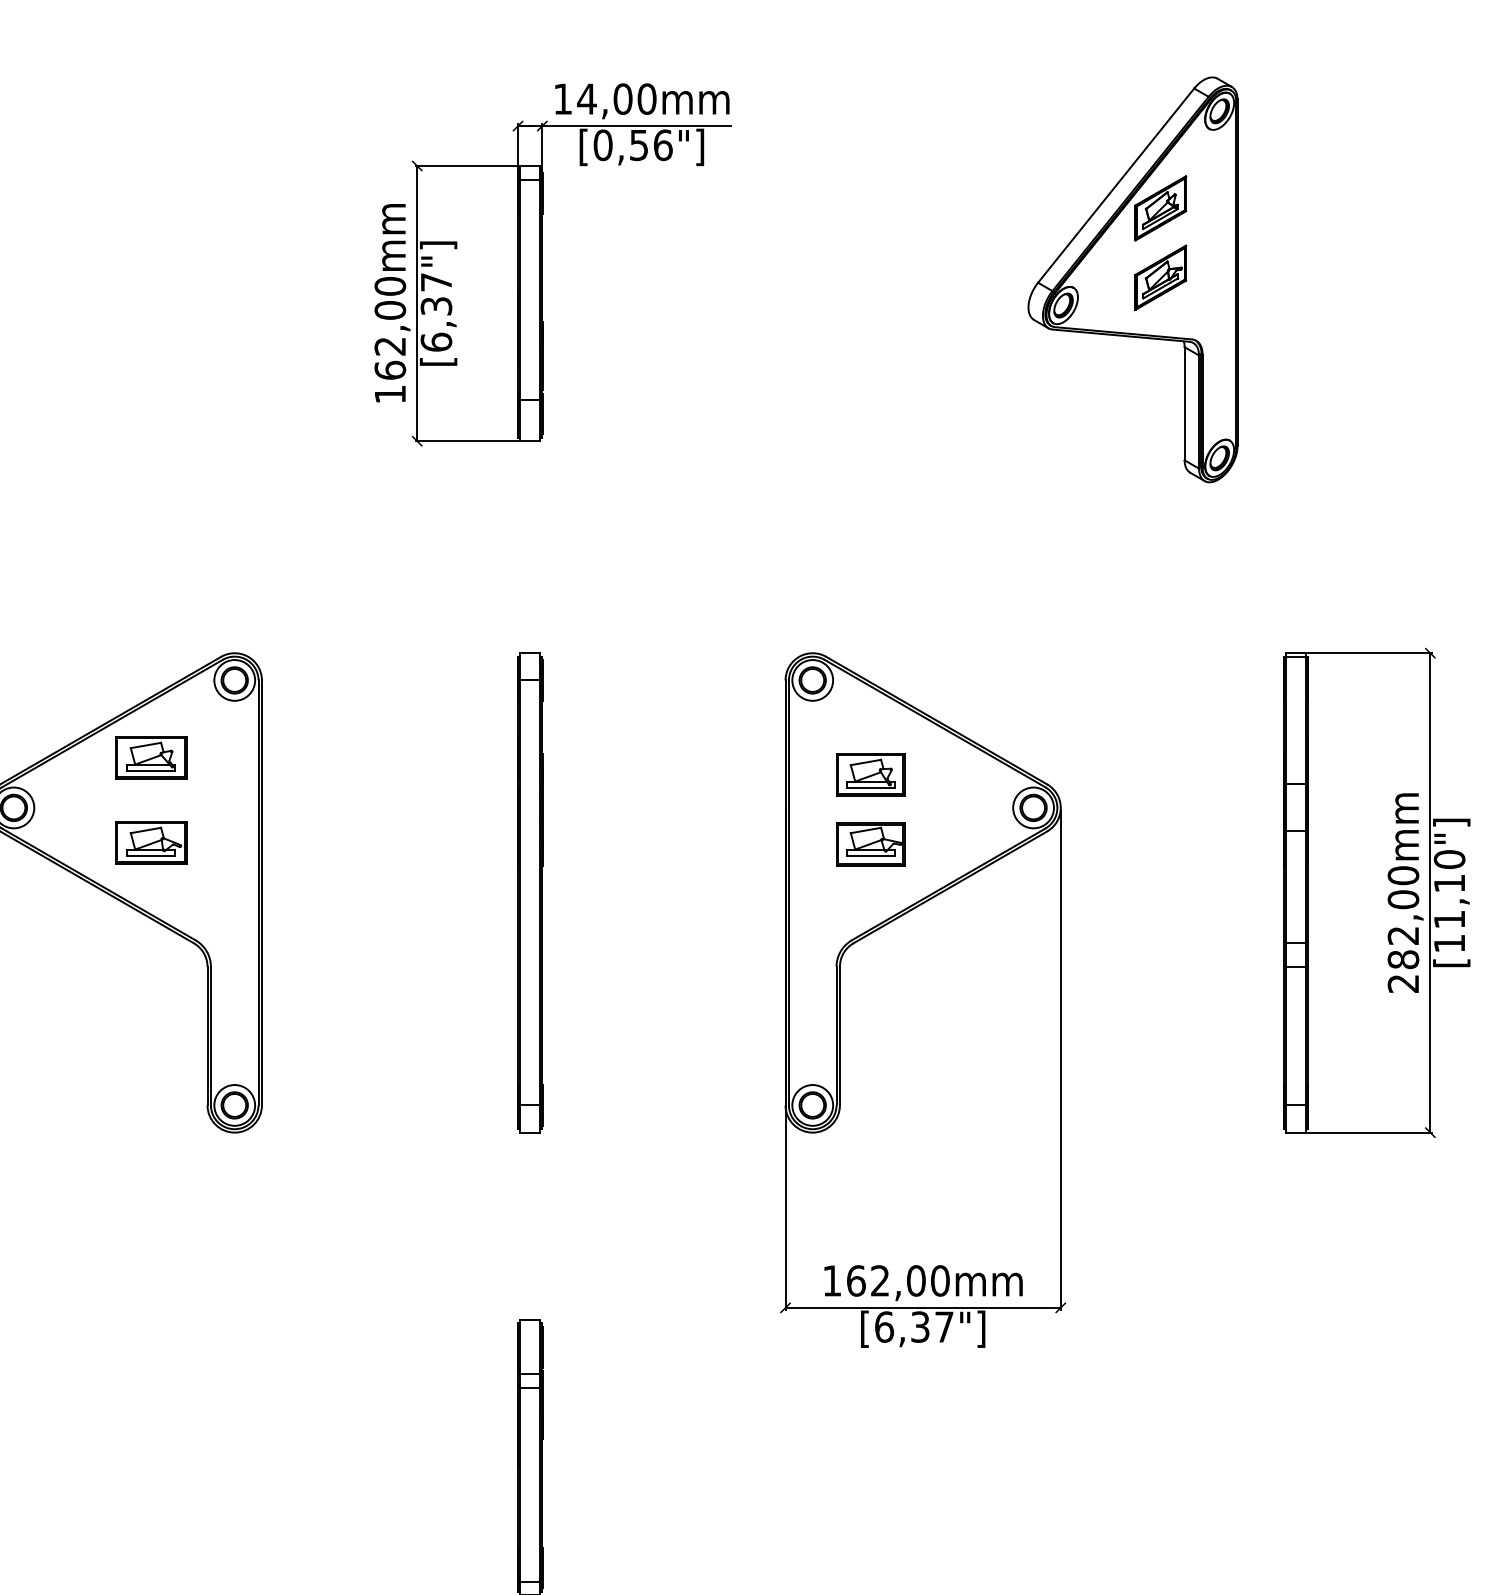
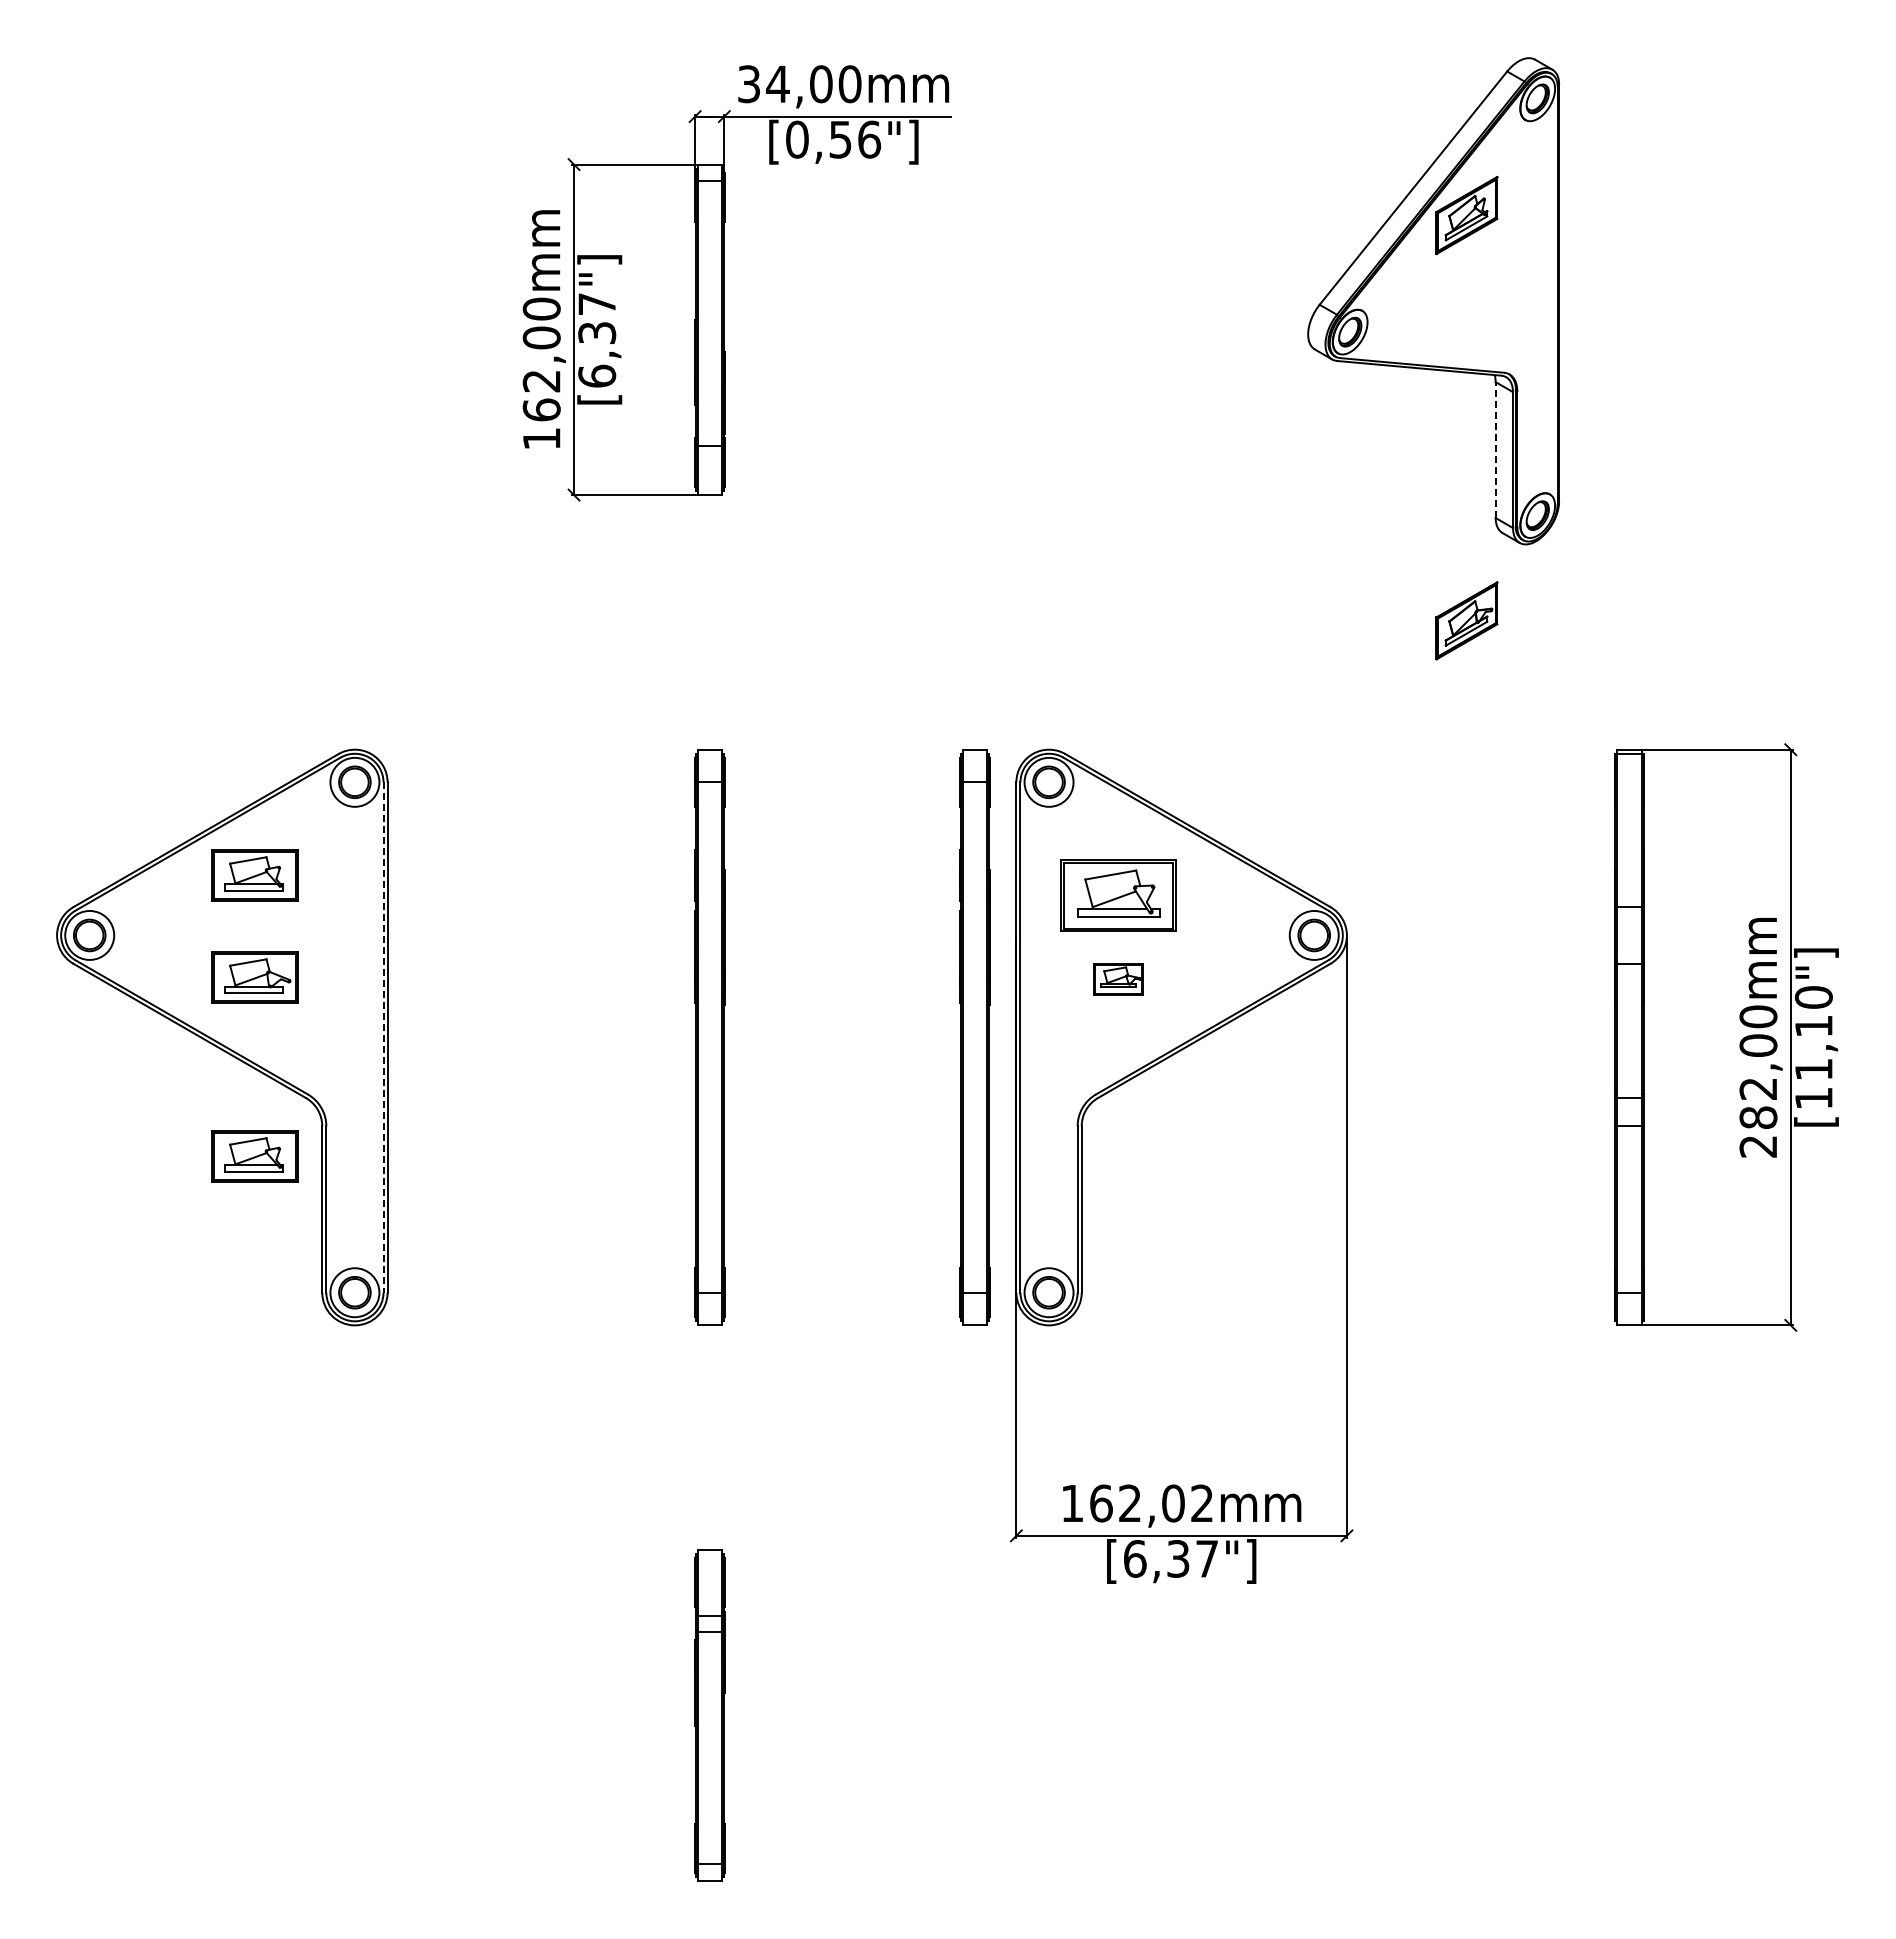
text: (562, 99) -> (748, 84), 14,00mm -> 34,00mm
part: (1160, 277) -> (1466, 620), moved
line: (1184, 404) -> (1495, 450), solid -> dashed
part: (870, 774) -> (1118, 895), size x1.4
part: (870, 844) -> (1118, 979), size x0.6
part: (750, 892) -> (974, 1037), added
line: (258, 893) -> (383, 1038), solid -> dashed
part: (151, 991) -> (254, 1156), added
text: (940, 1280) -> (1202, 1503), 162,00mm -> 162,02mm

